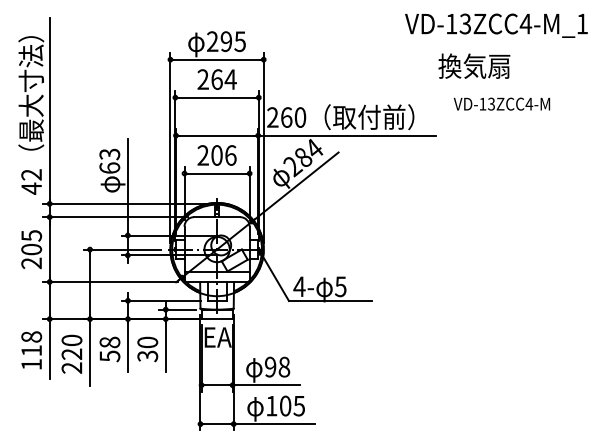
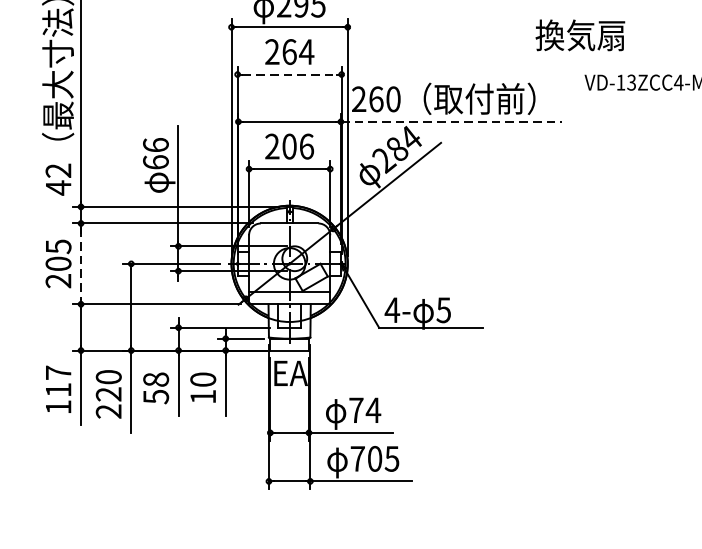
text: (474, 65) -> (580, 34), moved
line: (217, 97) -> (290, 74), solid -> dashed
line: (346, 135) -> (450, 121), solid -> dashed
text: (109, 154) -> (155, 145), 63 -> 66
line: (49, 249) -> (80, 263), solid -> dashed
text: (31, 336) -> (58, 372), 118 -> 117
text: (147, 356) -> (202, 397), 30 -> 10
text: (277, 366) -> (364, 409), 98 -> 74
text: (271, 406) -> (357, 459), 105 -> 705

